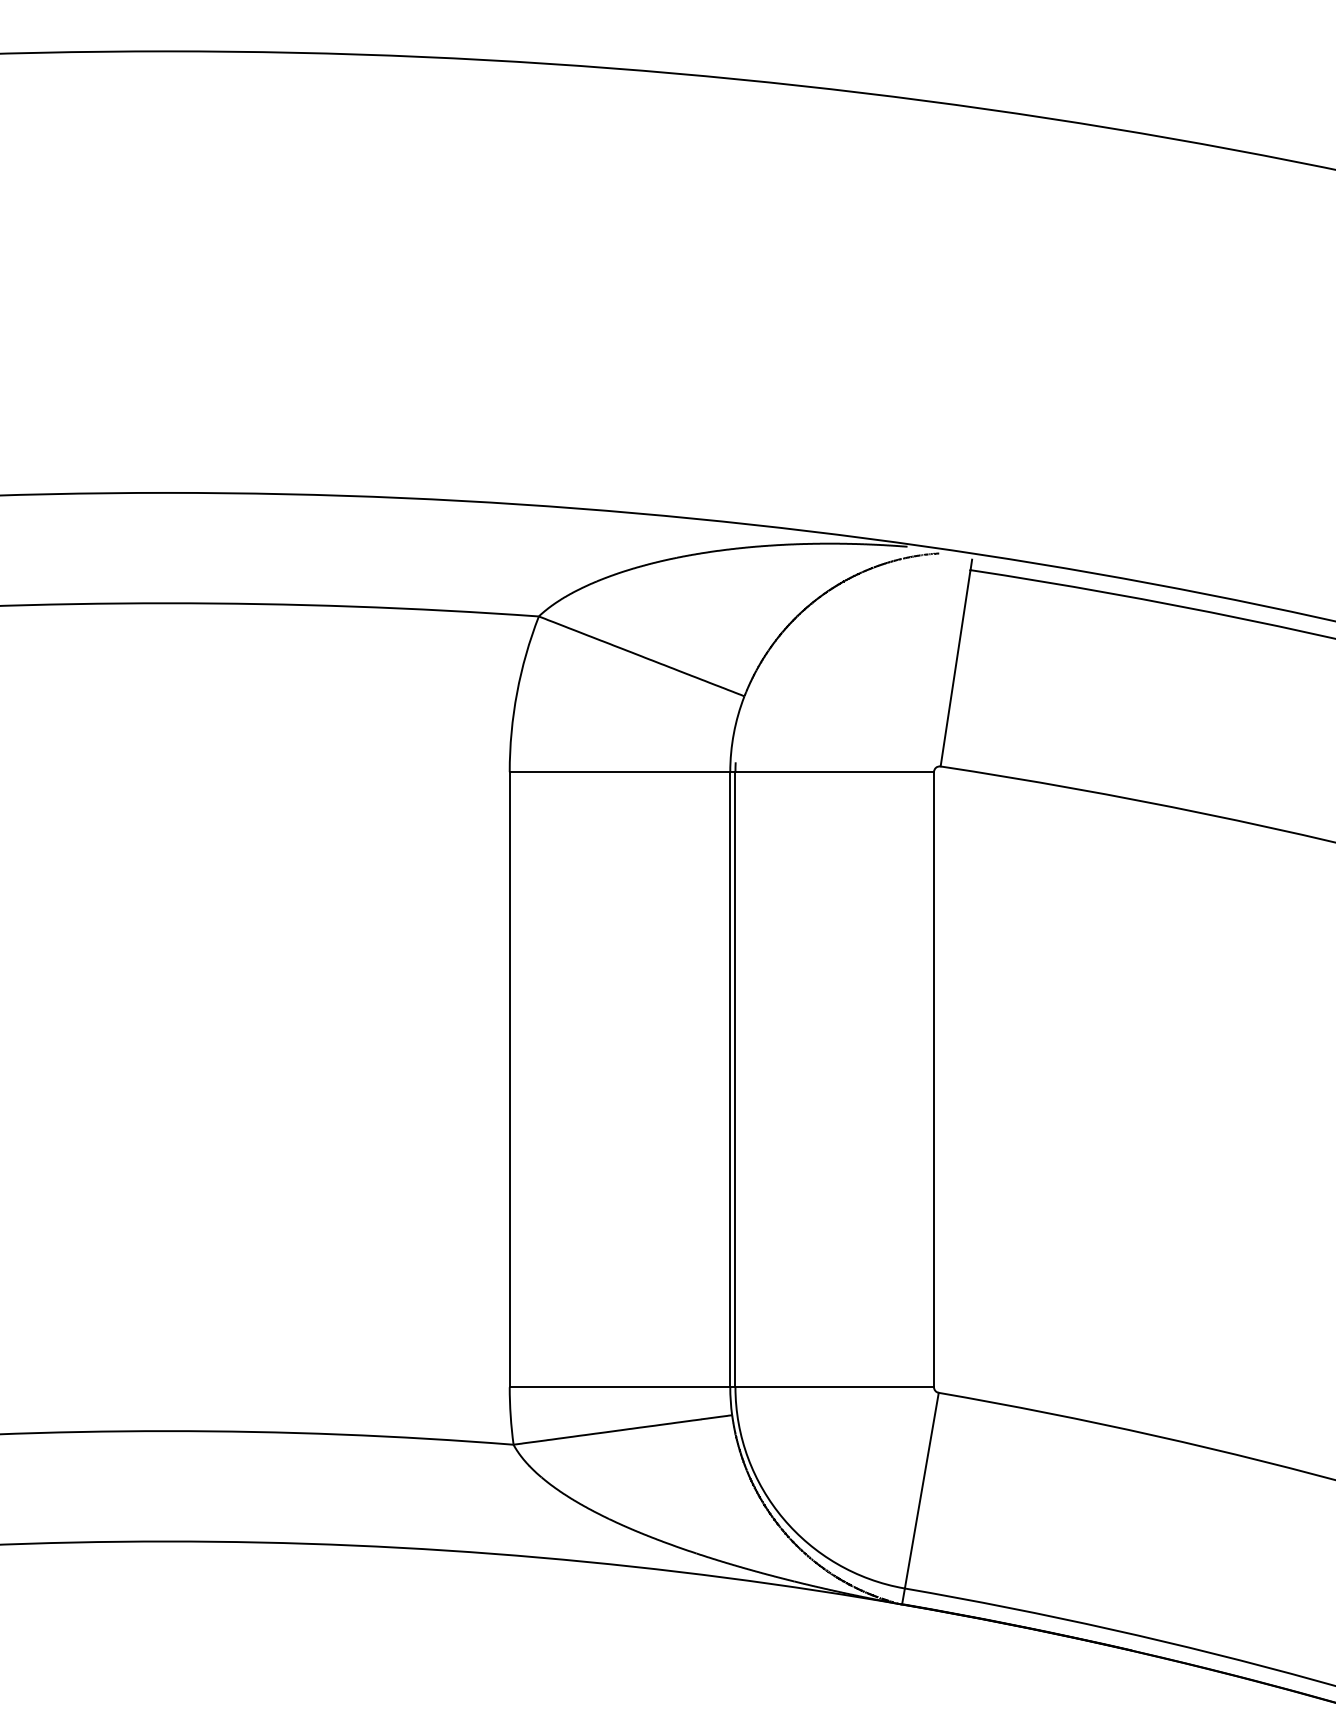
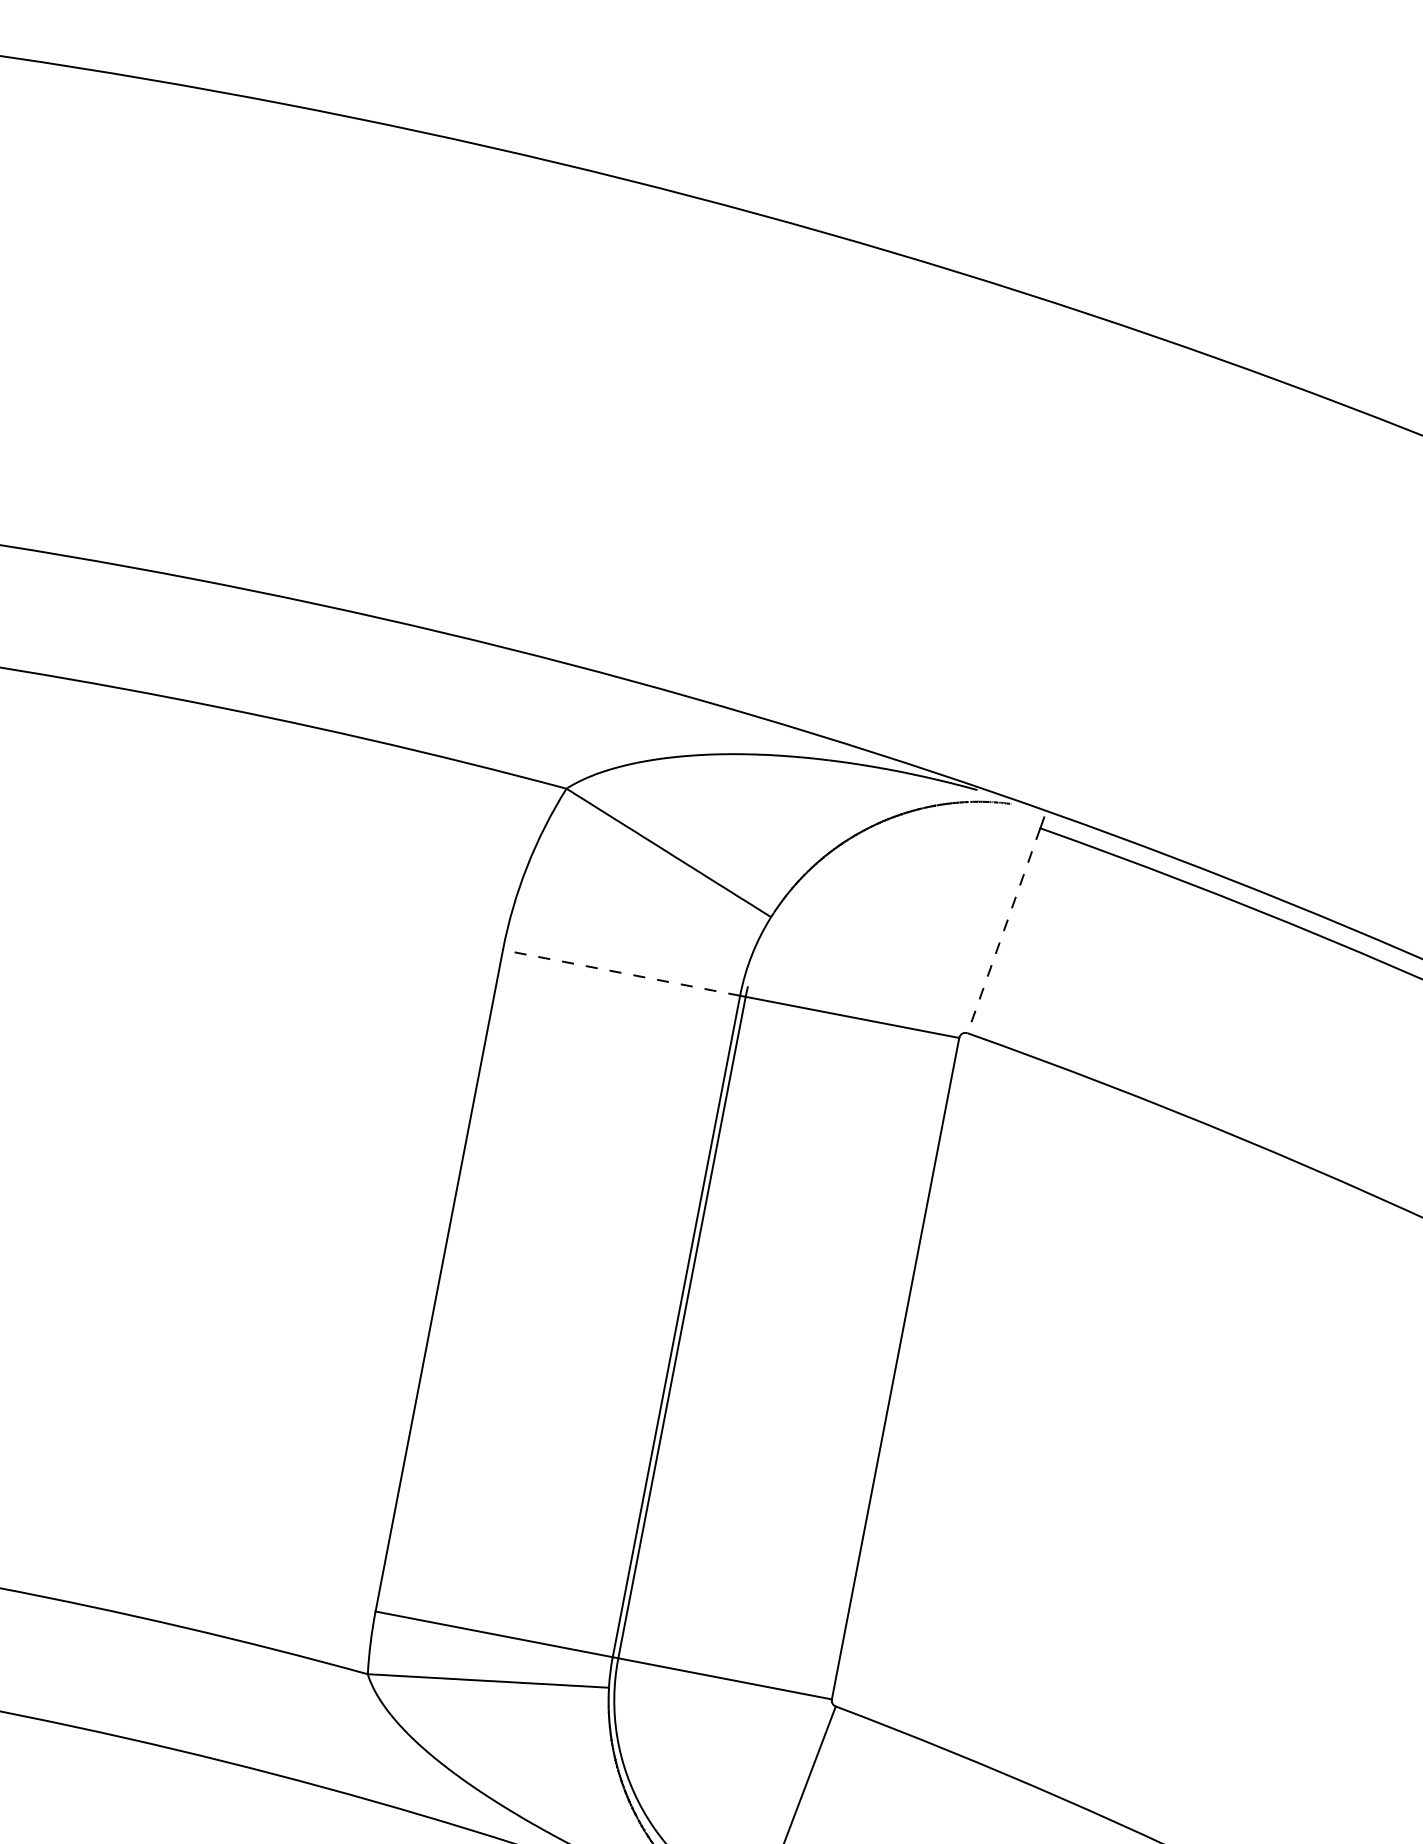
line: (955, 668) -> (1003, 930), solid -> dashed
line: (619, 772) -> (620, 973), solid -> dashed

